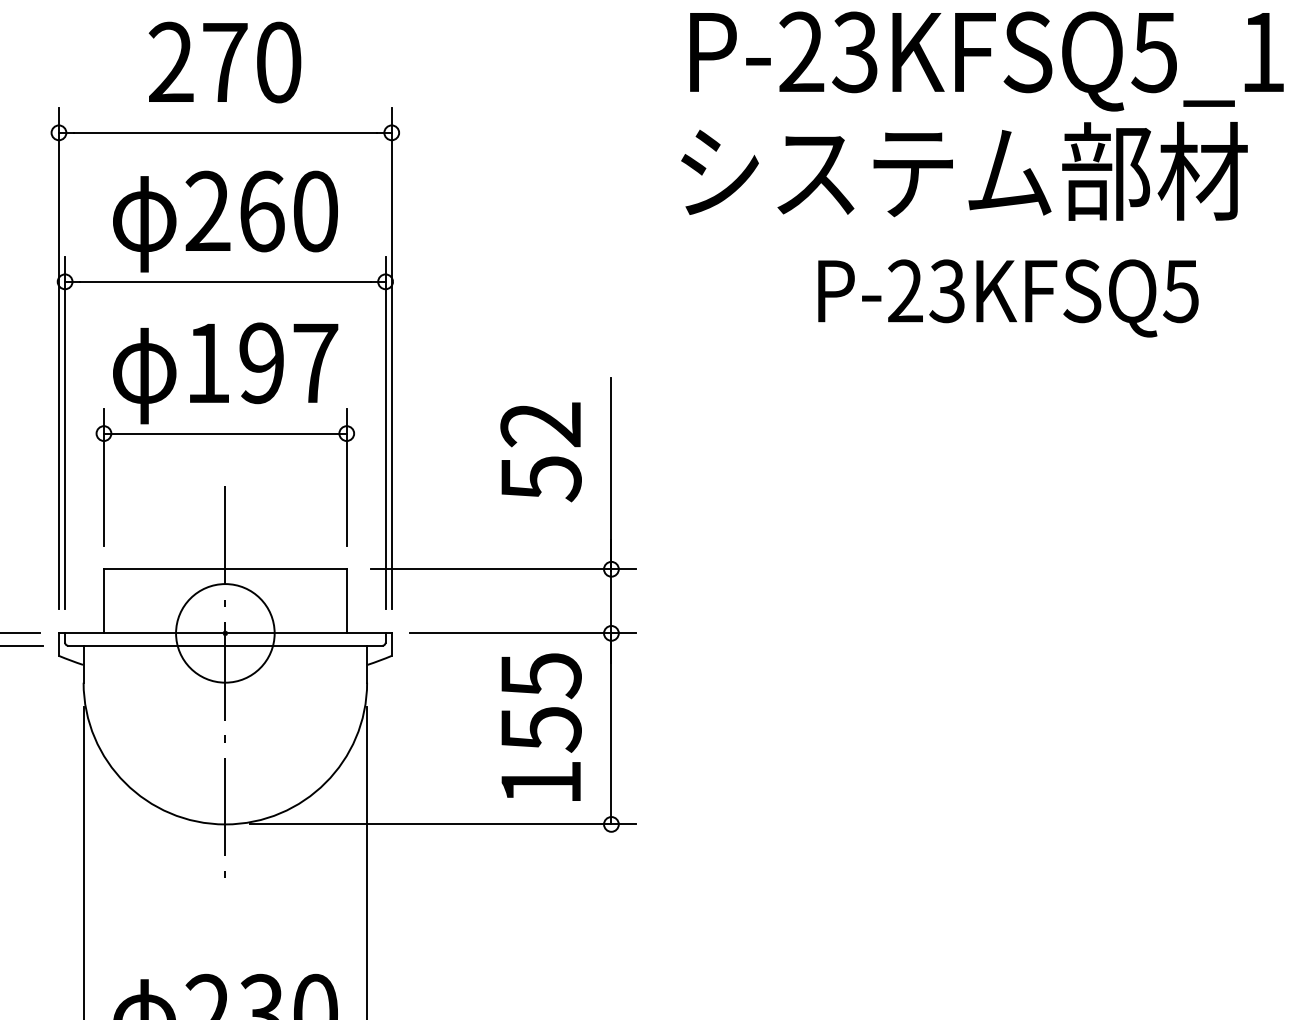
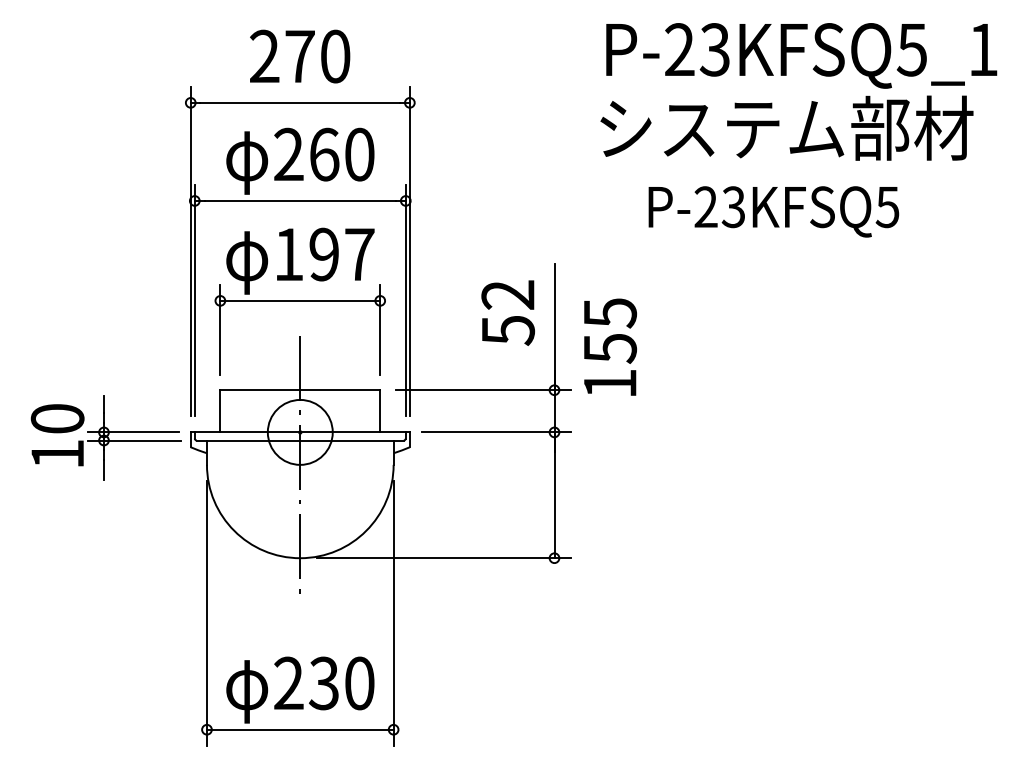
text: (1007, 297) -> (773, 211), moved
text: (541, 726) -> (610, 346), moved

